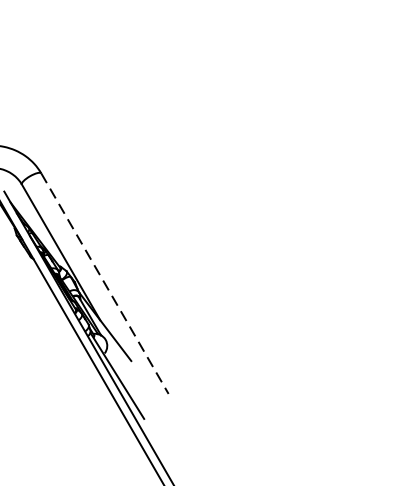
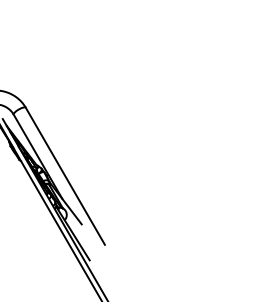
line: (105, 284) -> (65, 176), dashed -> solid

